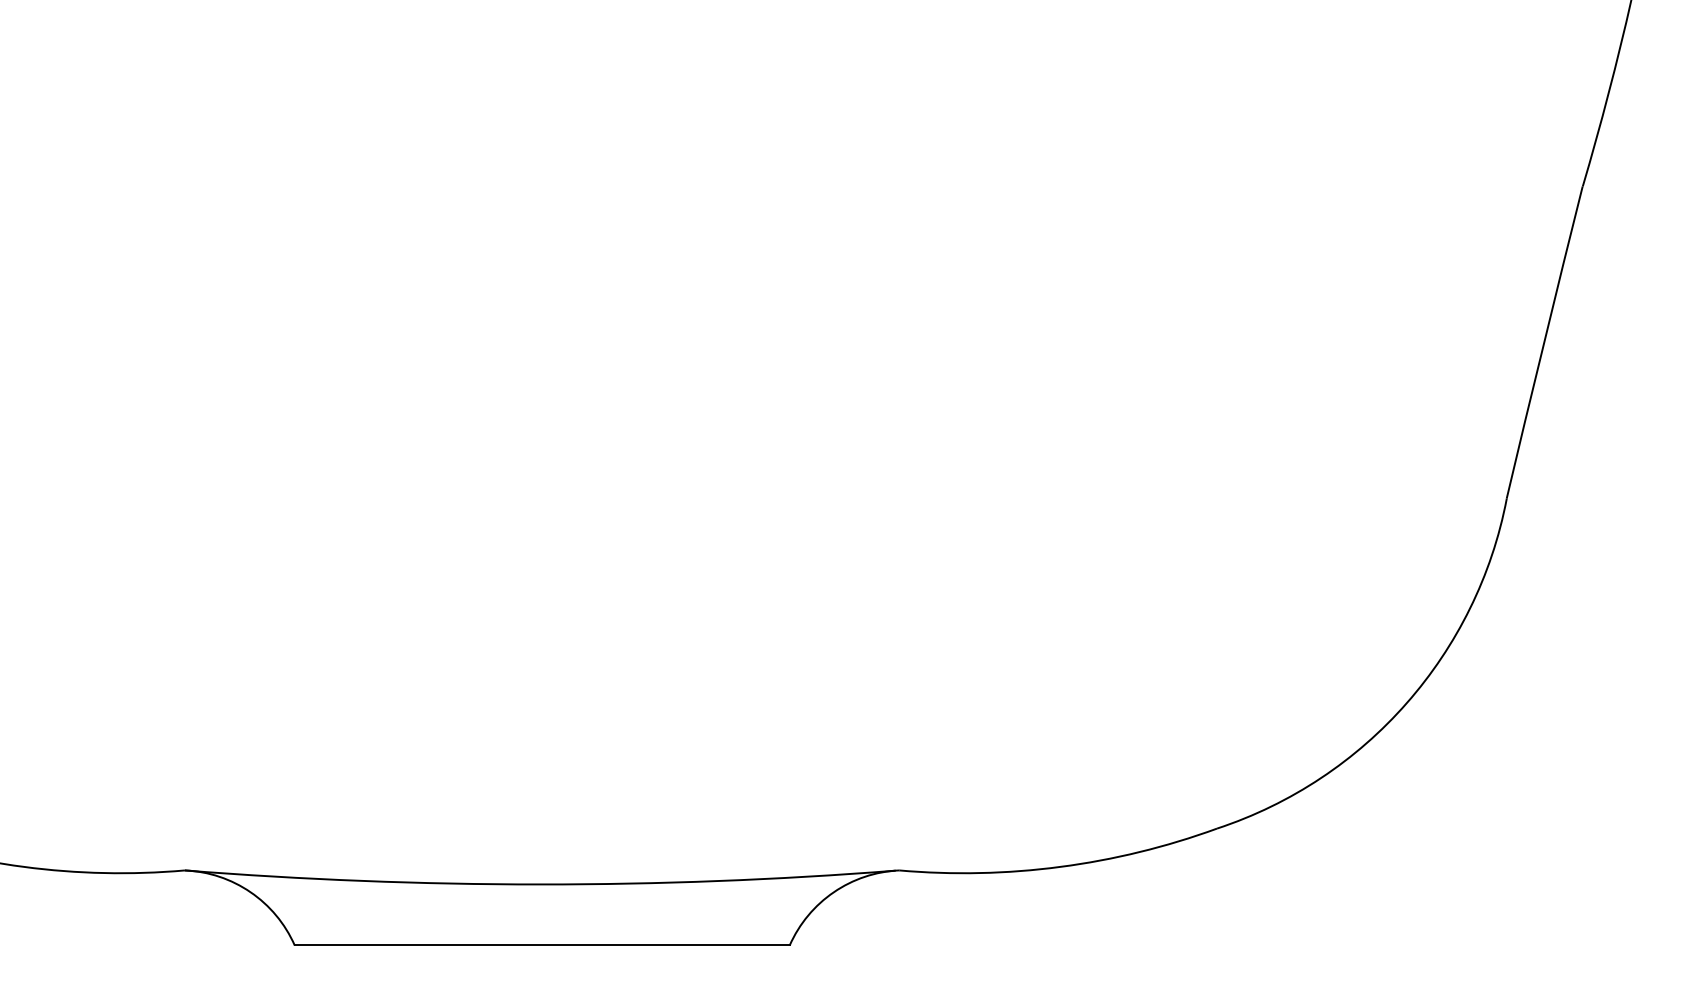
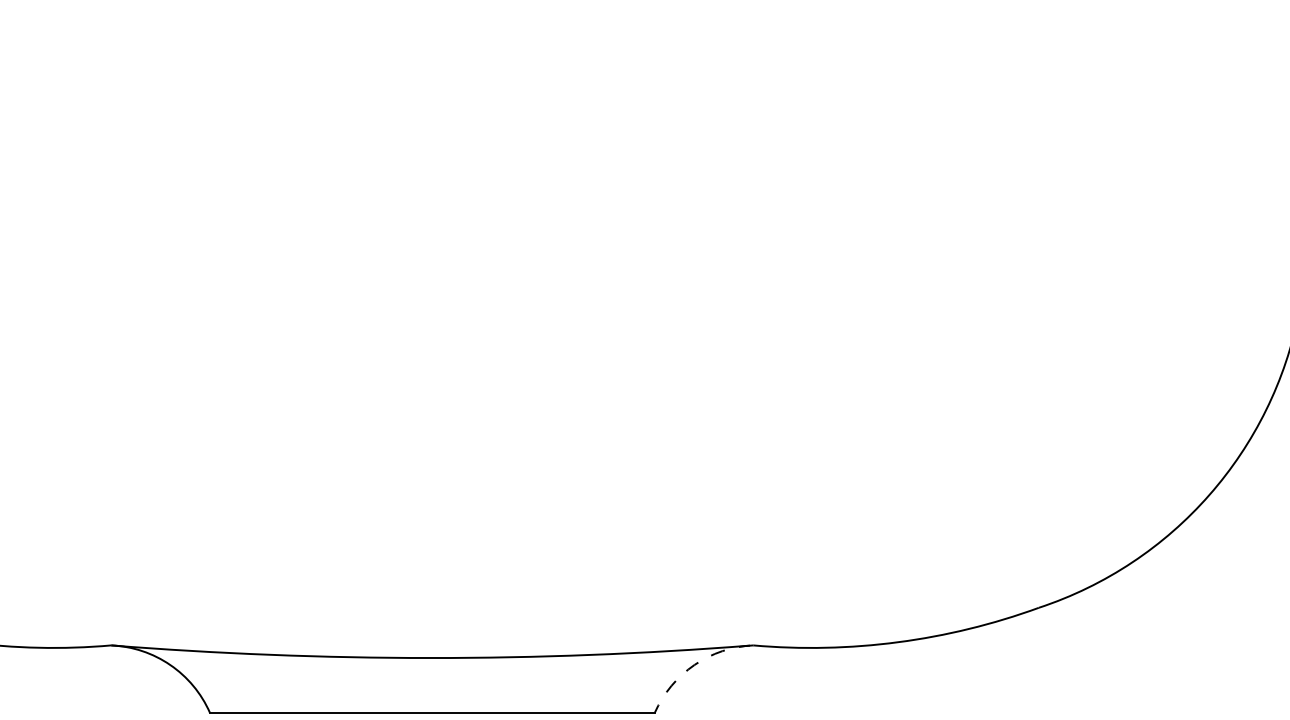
arc: (833, 892) -> (694, 665), solid -> dashed

